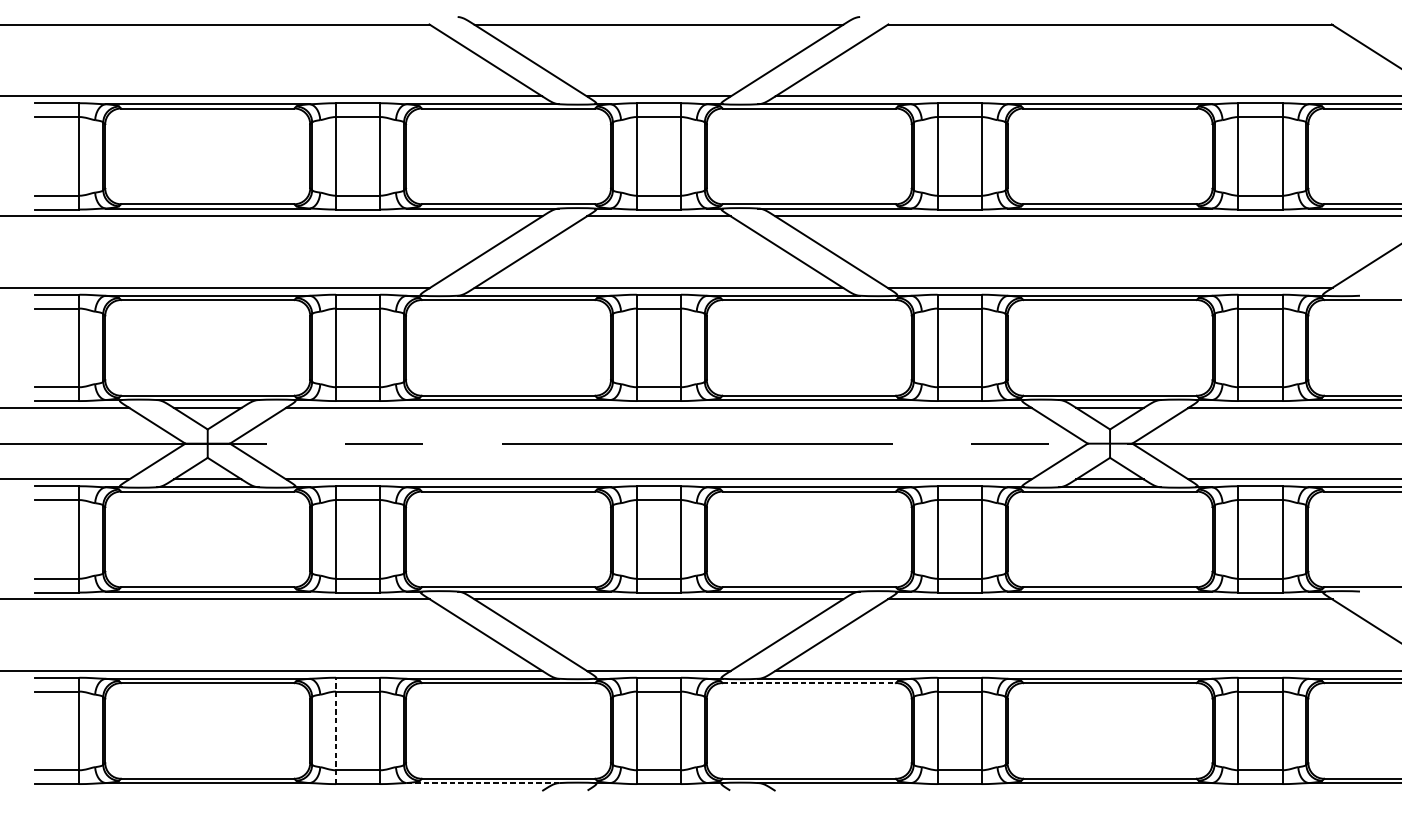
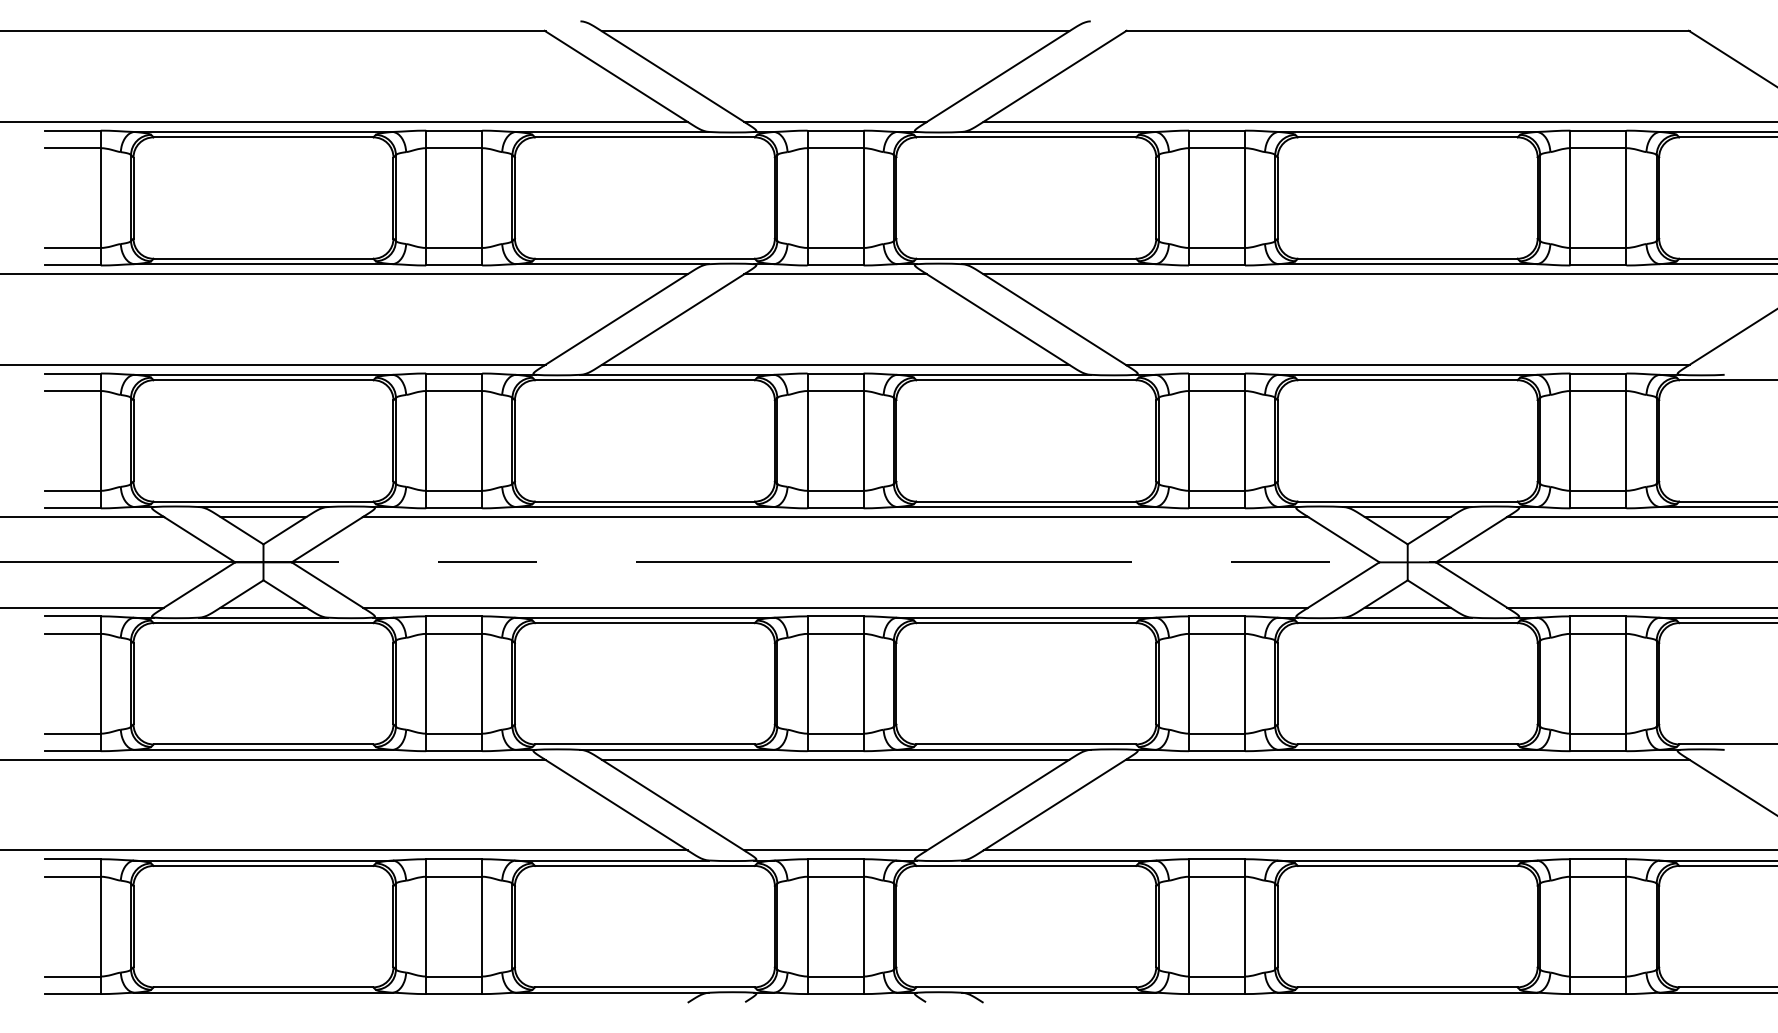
line: (809, 682) -> (1026, 865), dashed -> solid
line: (336, 730) -> (426, 926), dashed -> solid
line: (482, 782) -> (612, 992), dashed -> solid

